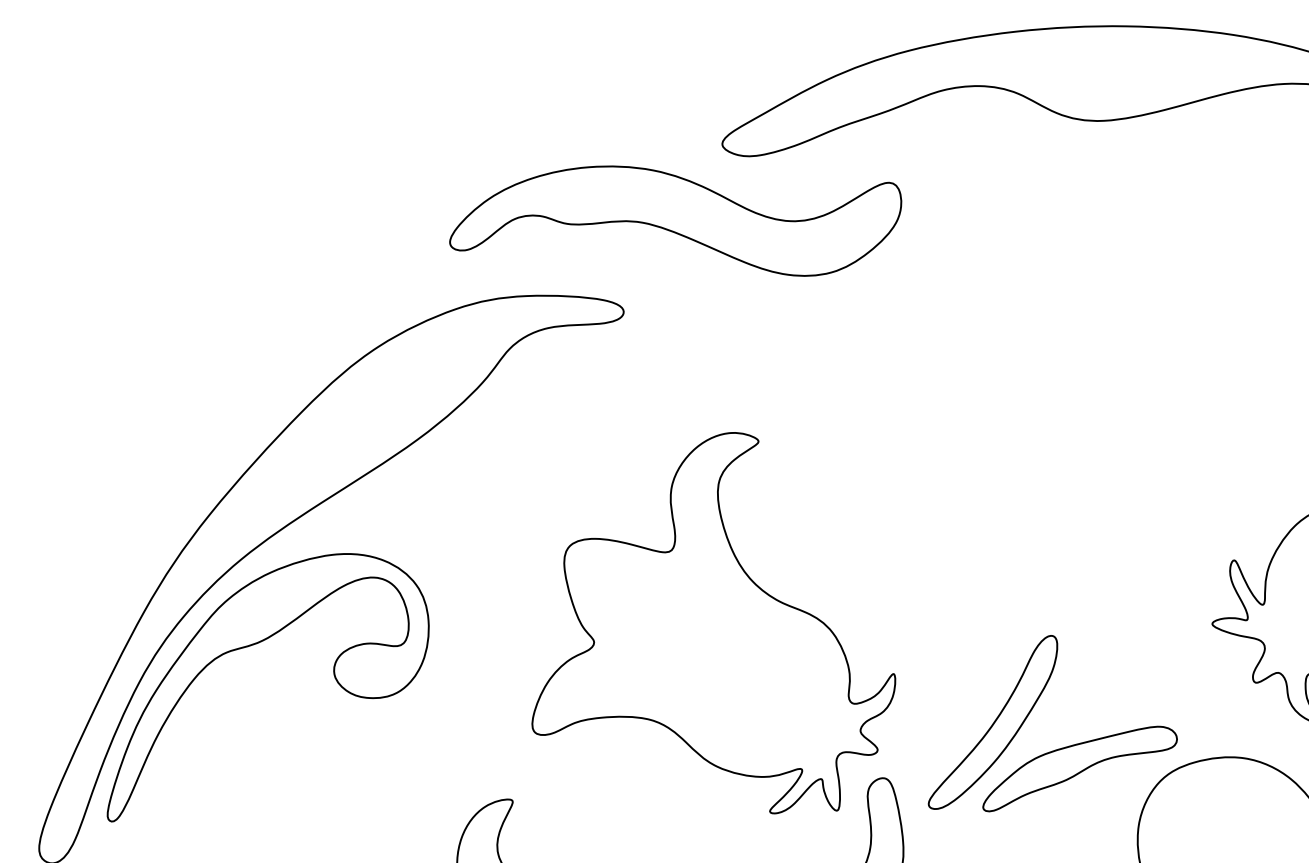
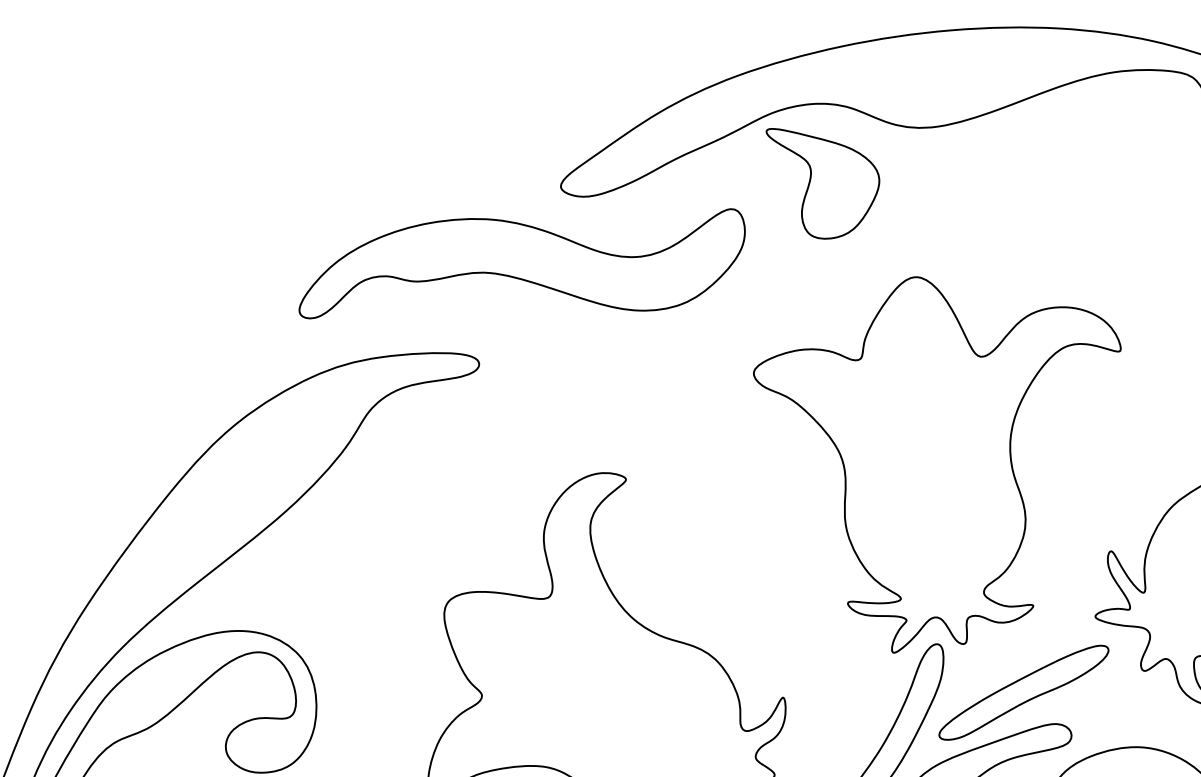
part: (985, 164) -> (824, 181), added
part: (1079, 454) -> (946, 461), added
part: (1133, 692) -> (1023, 692), added

